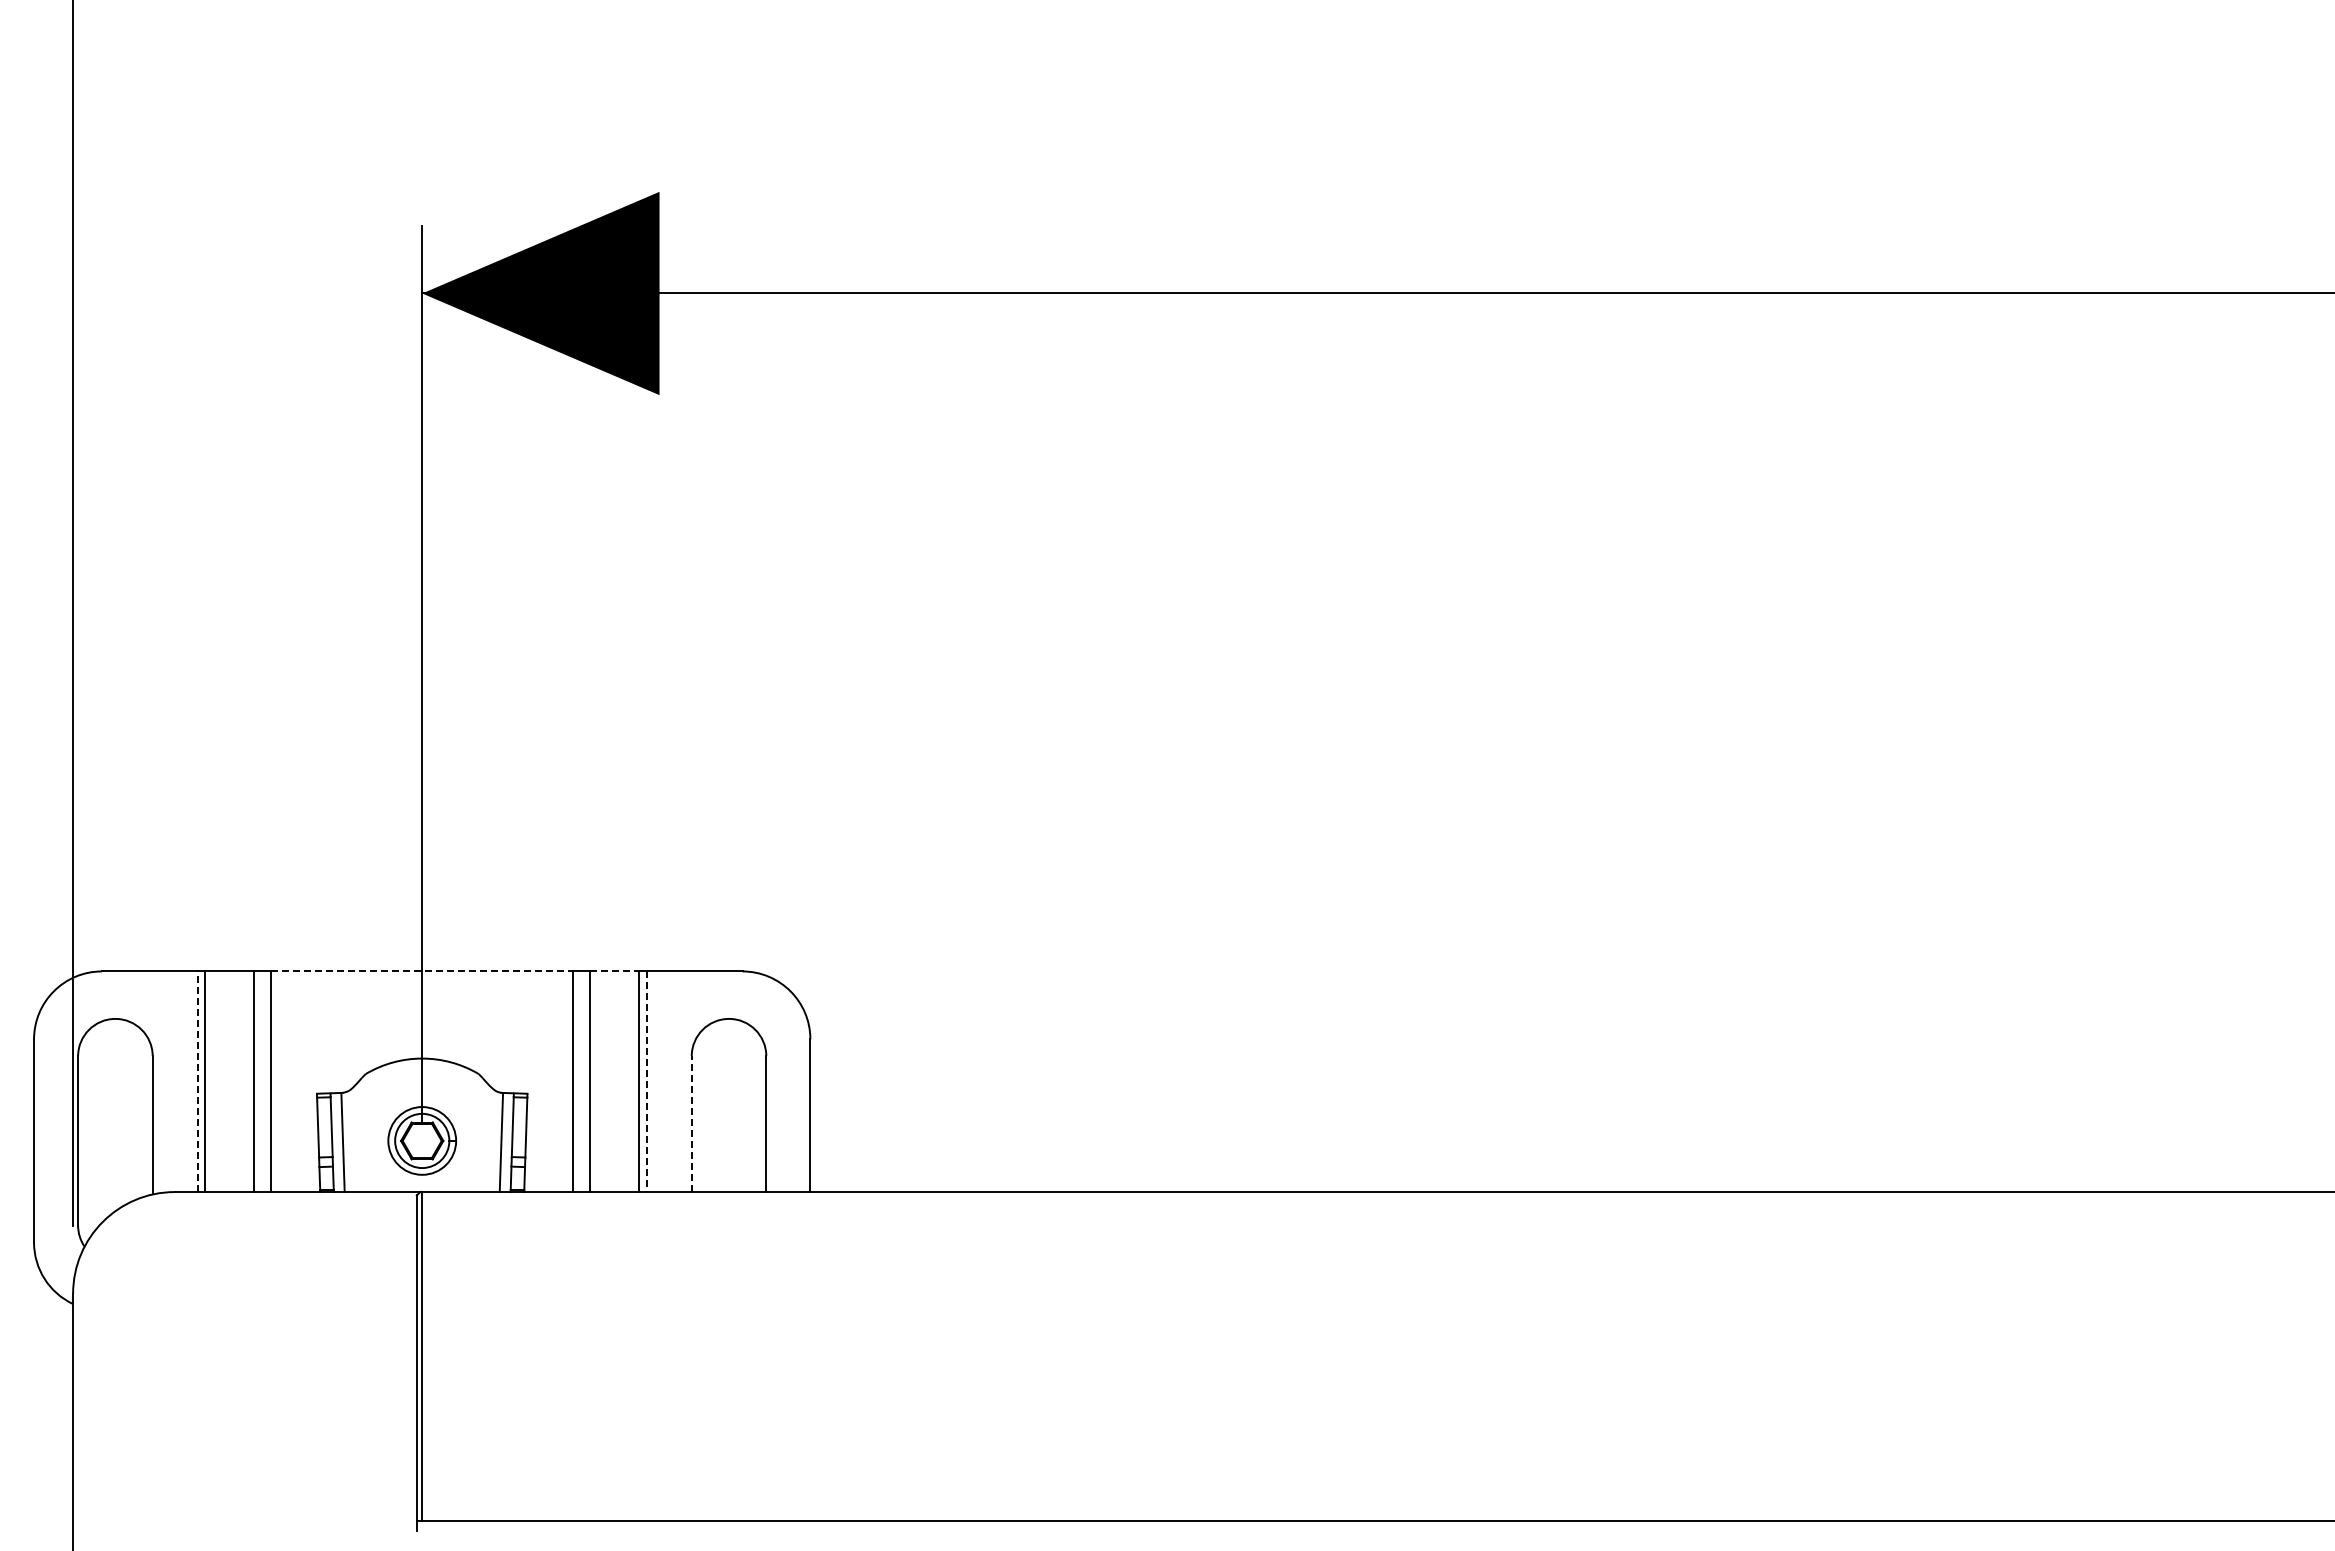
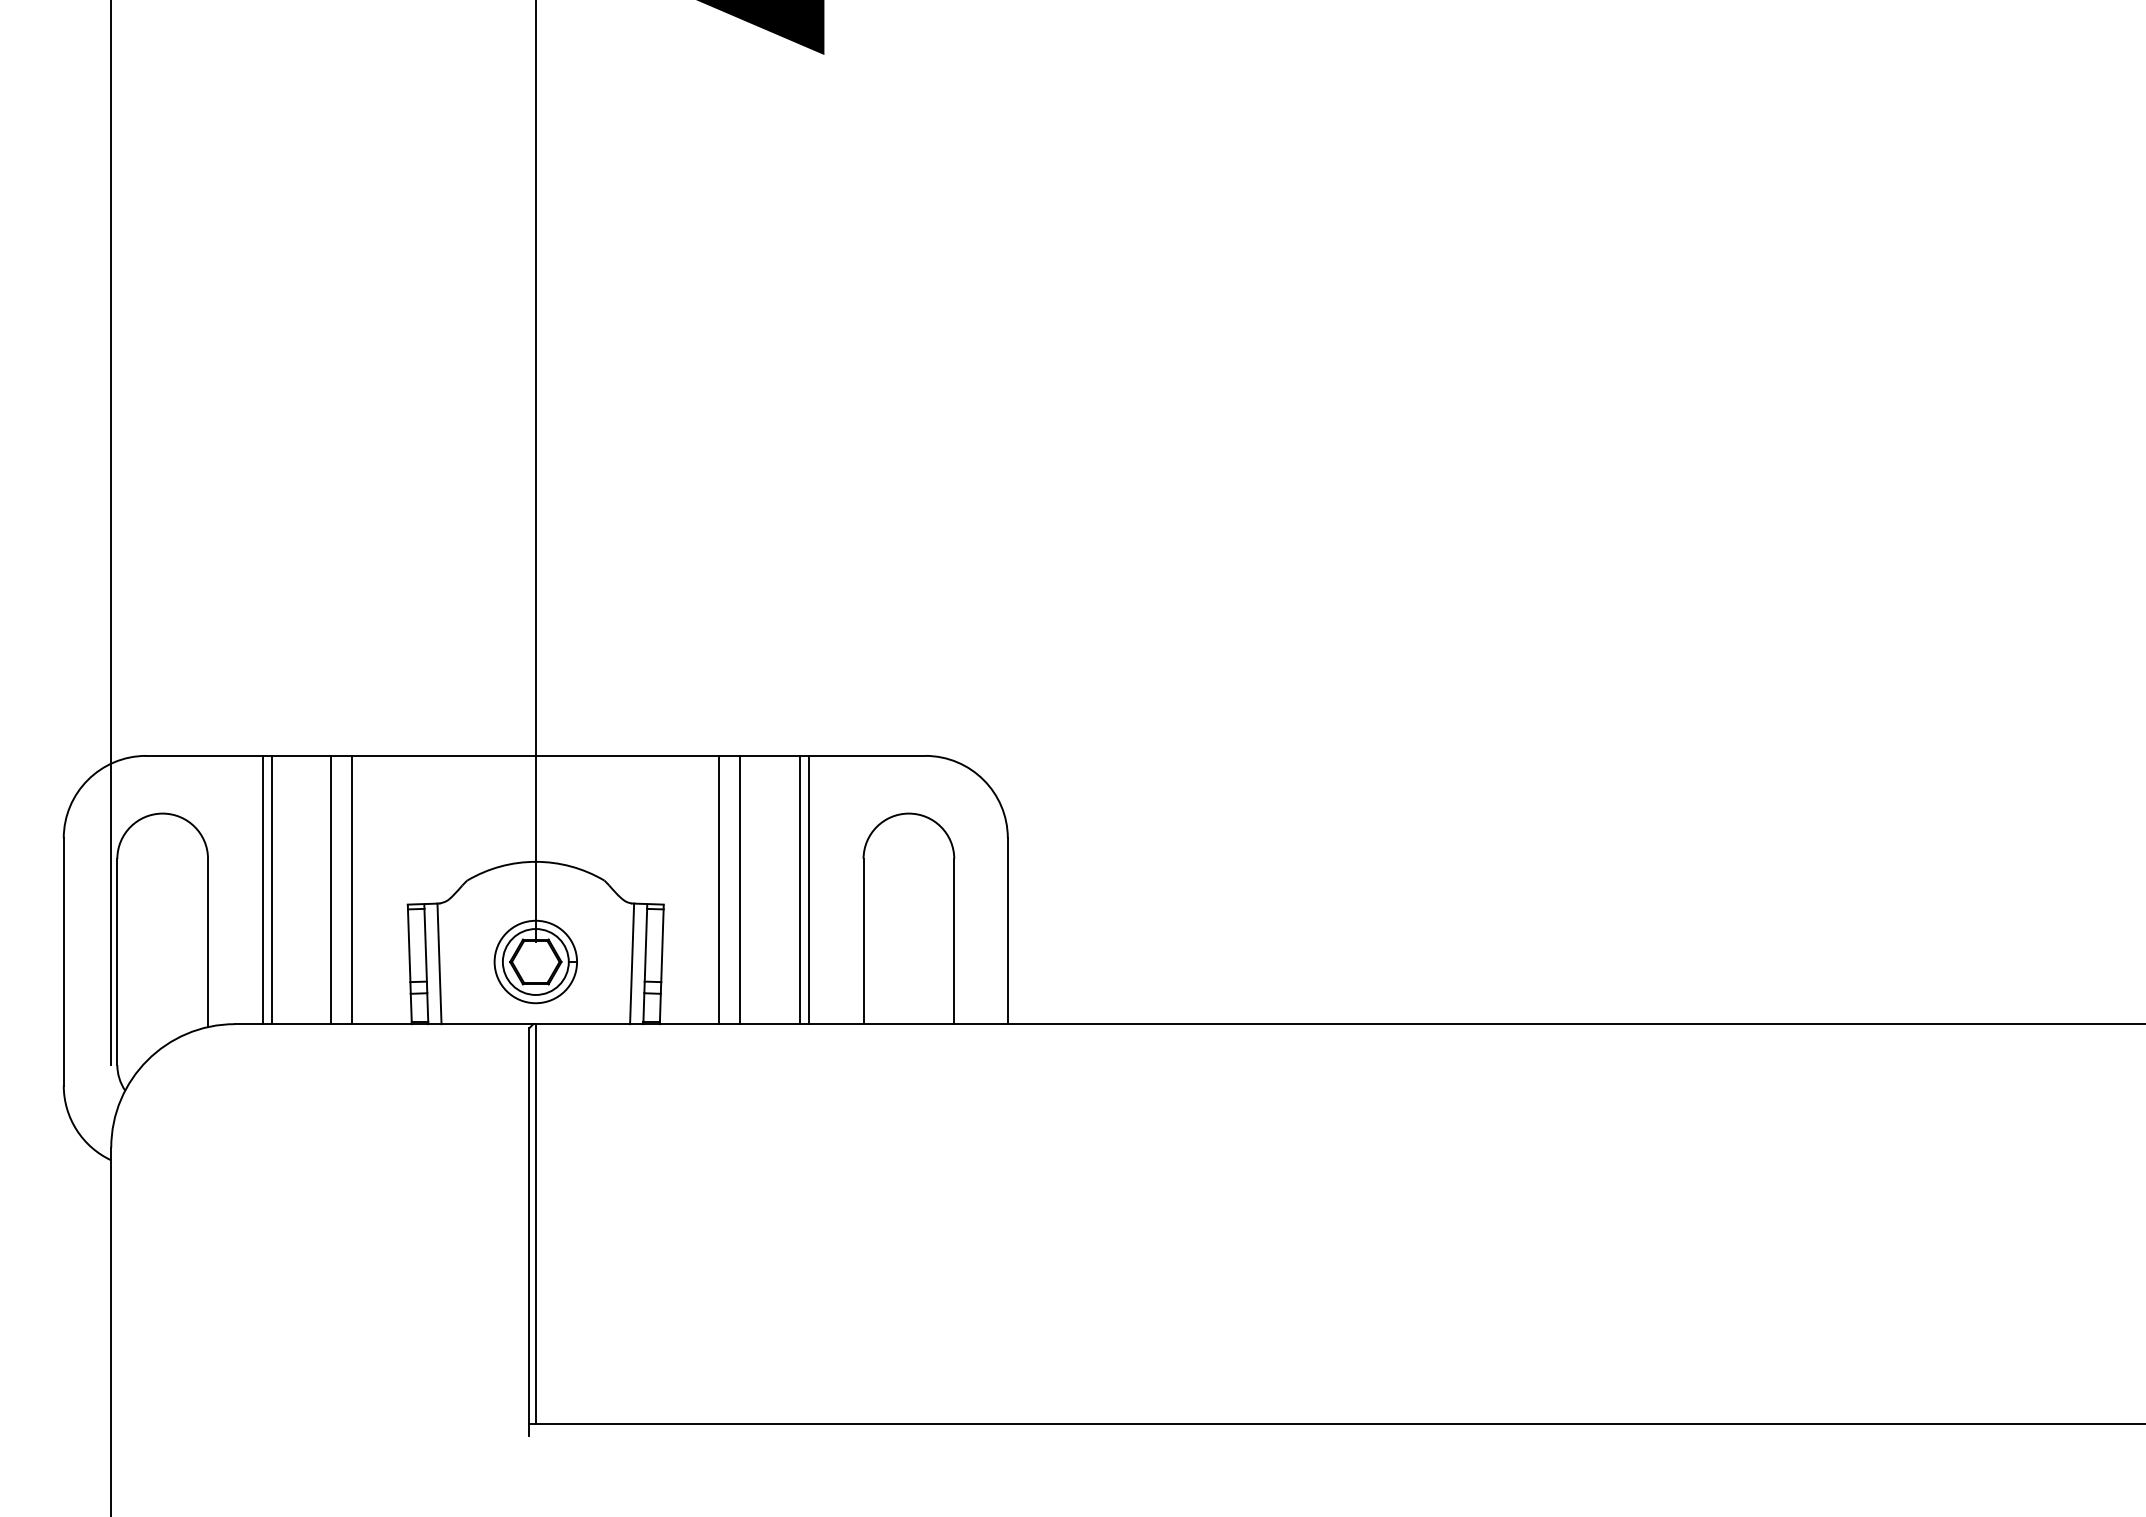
line: (422, 971) -> (536, 755), dashed -> solid
line: (615, 971) -> (770, 755), dashed -> solid
line: (197, 1081) -> (262, 889), dashed -> solid
line: (646, 1082) -> (808, 890), dashed -> solid
line: (691, 1124) -> (863, 942), dashed -> solid

